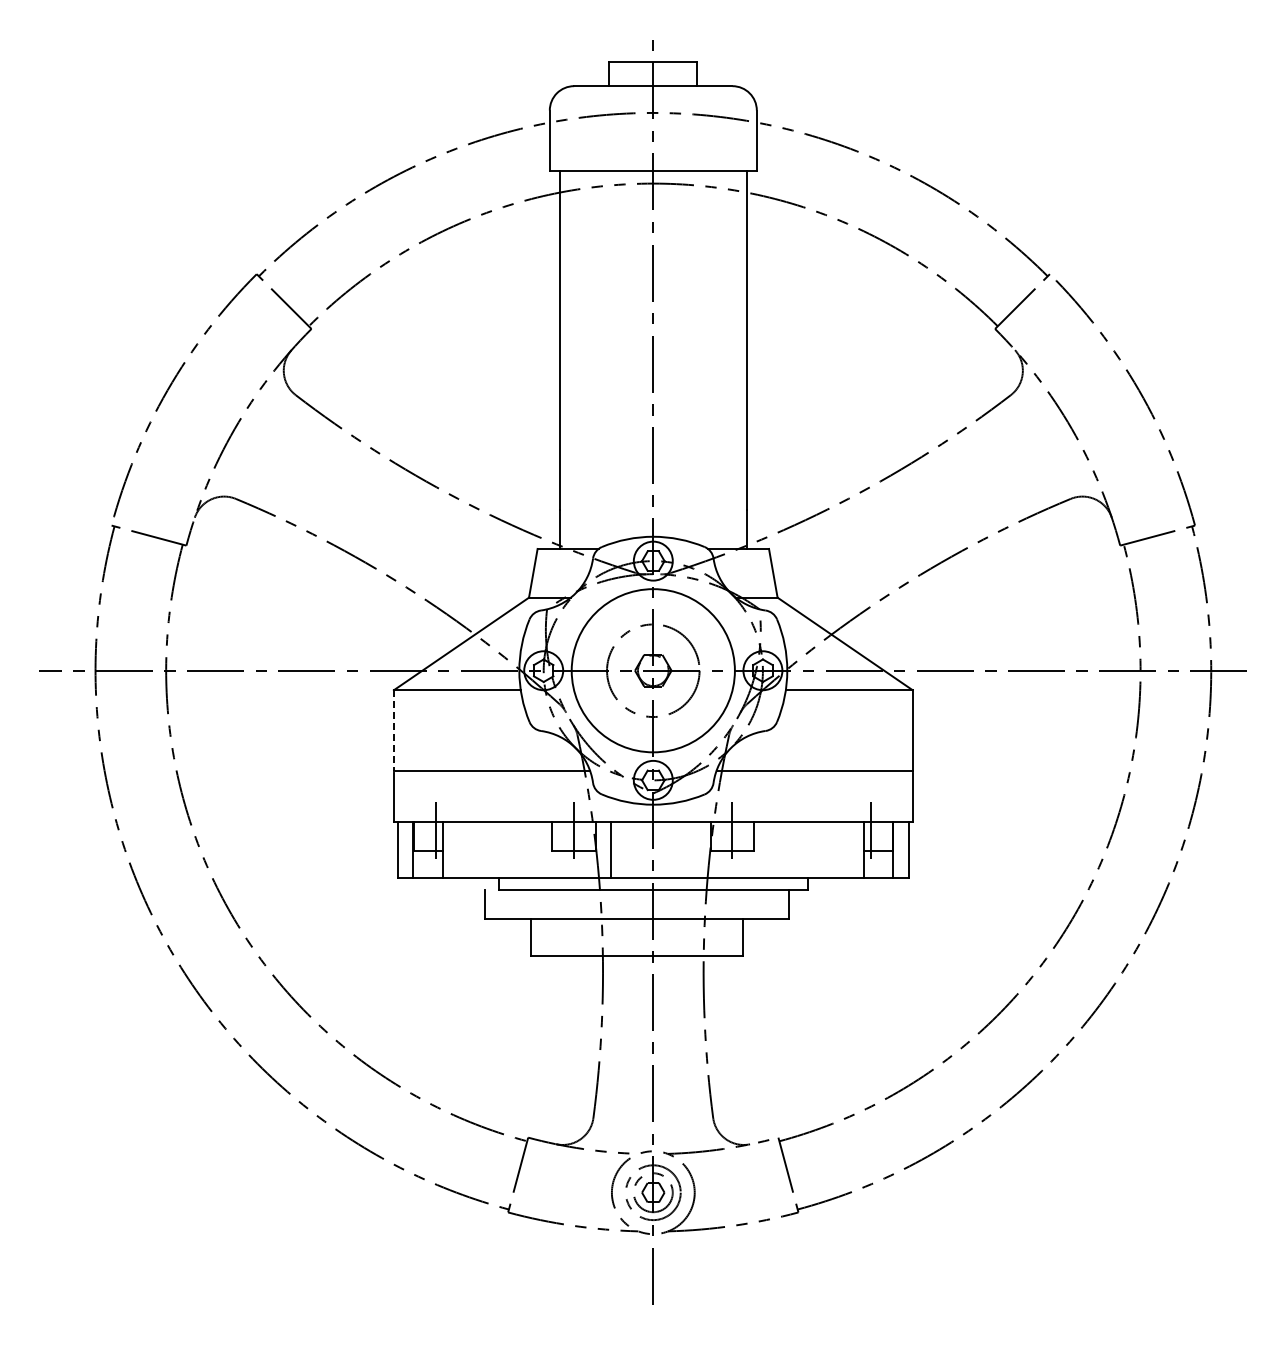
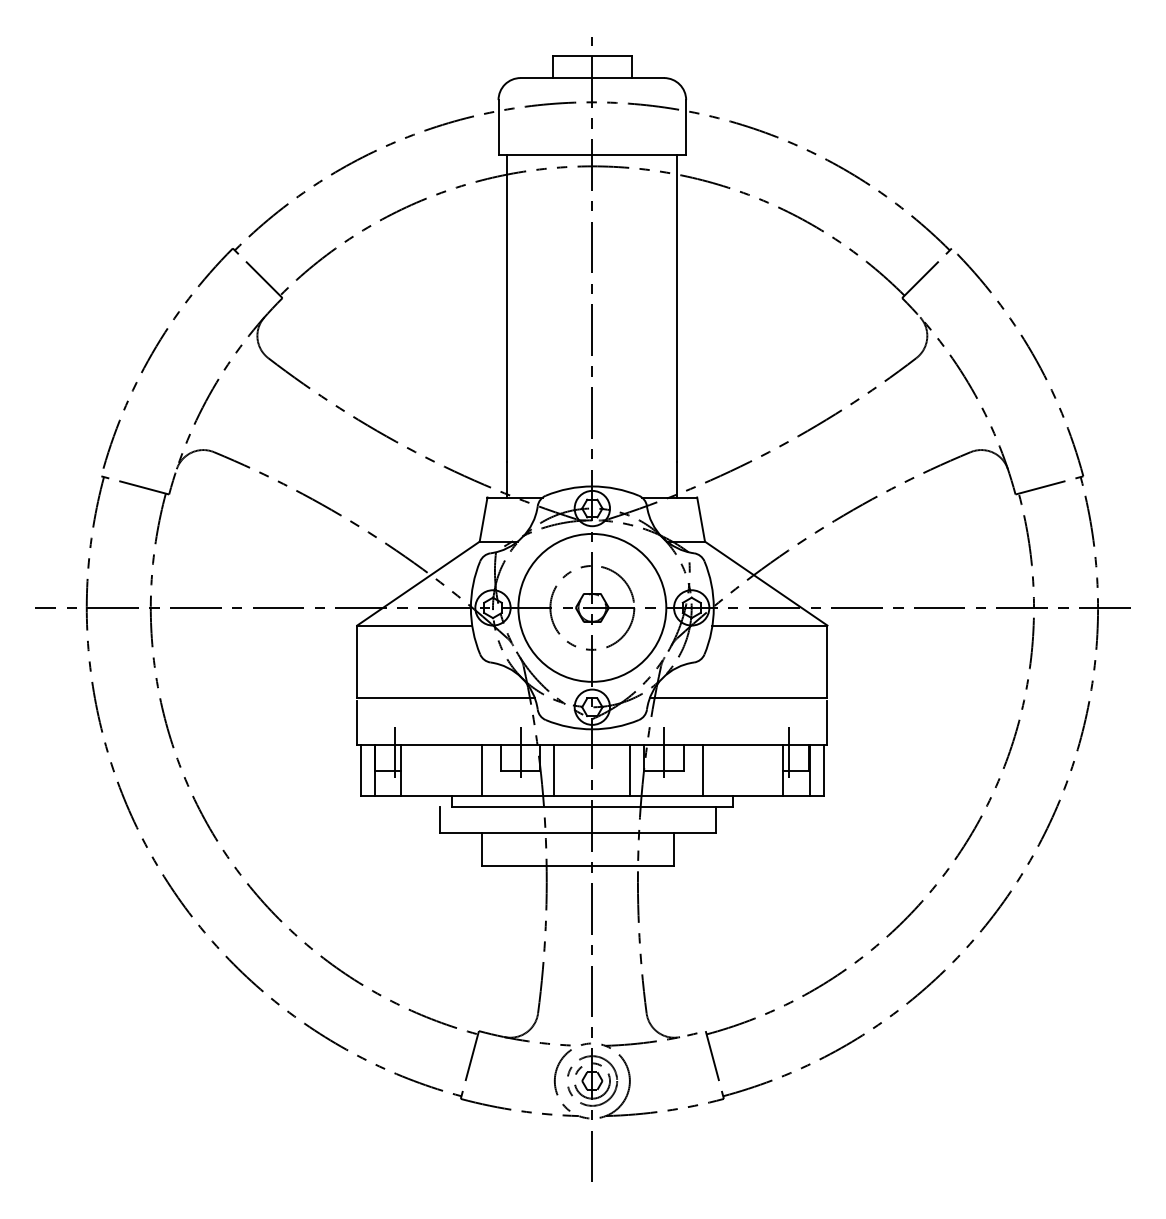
line: (393, 730) -> (356, 662), dashed -> solid
line: (531, 849) -> (481, 769), added
line: (695, 849) -> (630, 769), added
line: (775, 849) -> (703, 769), added

